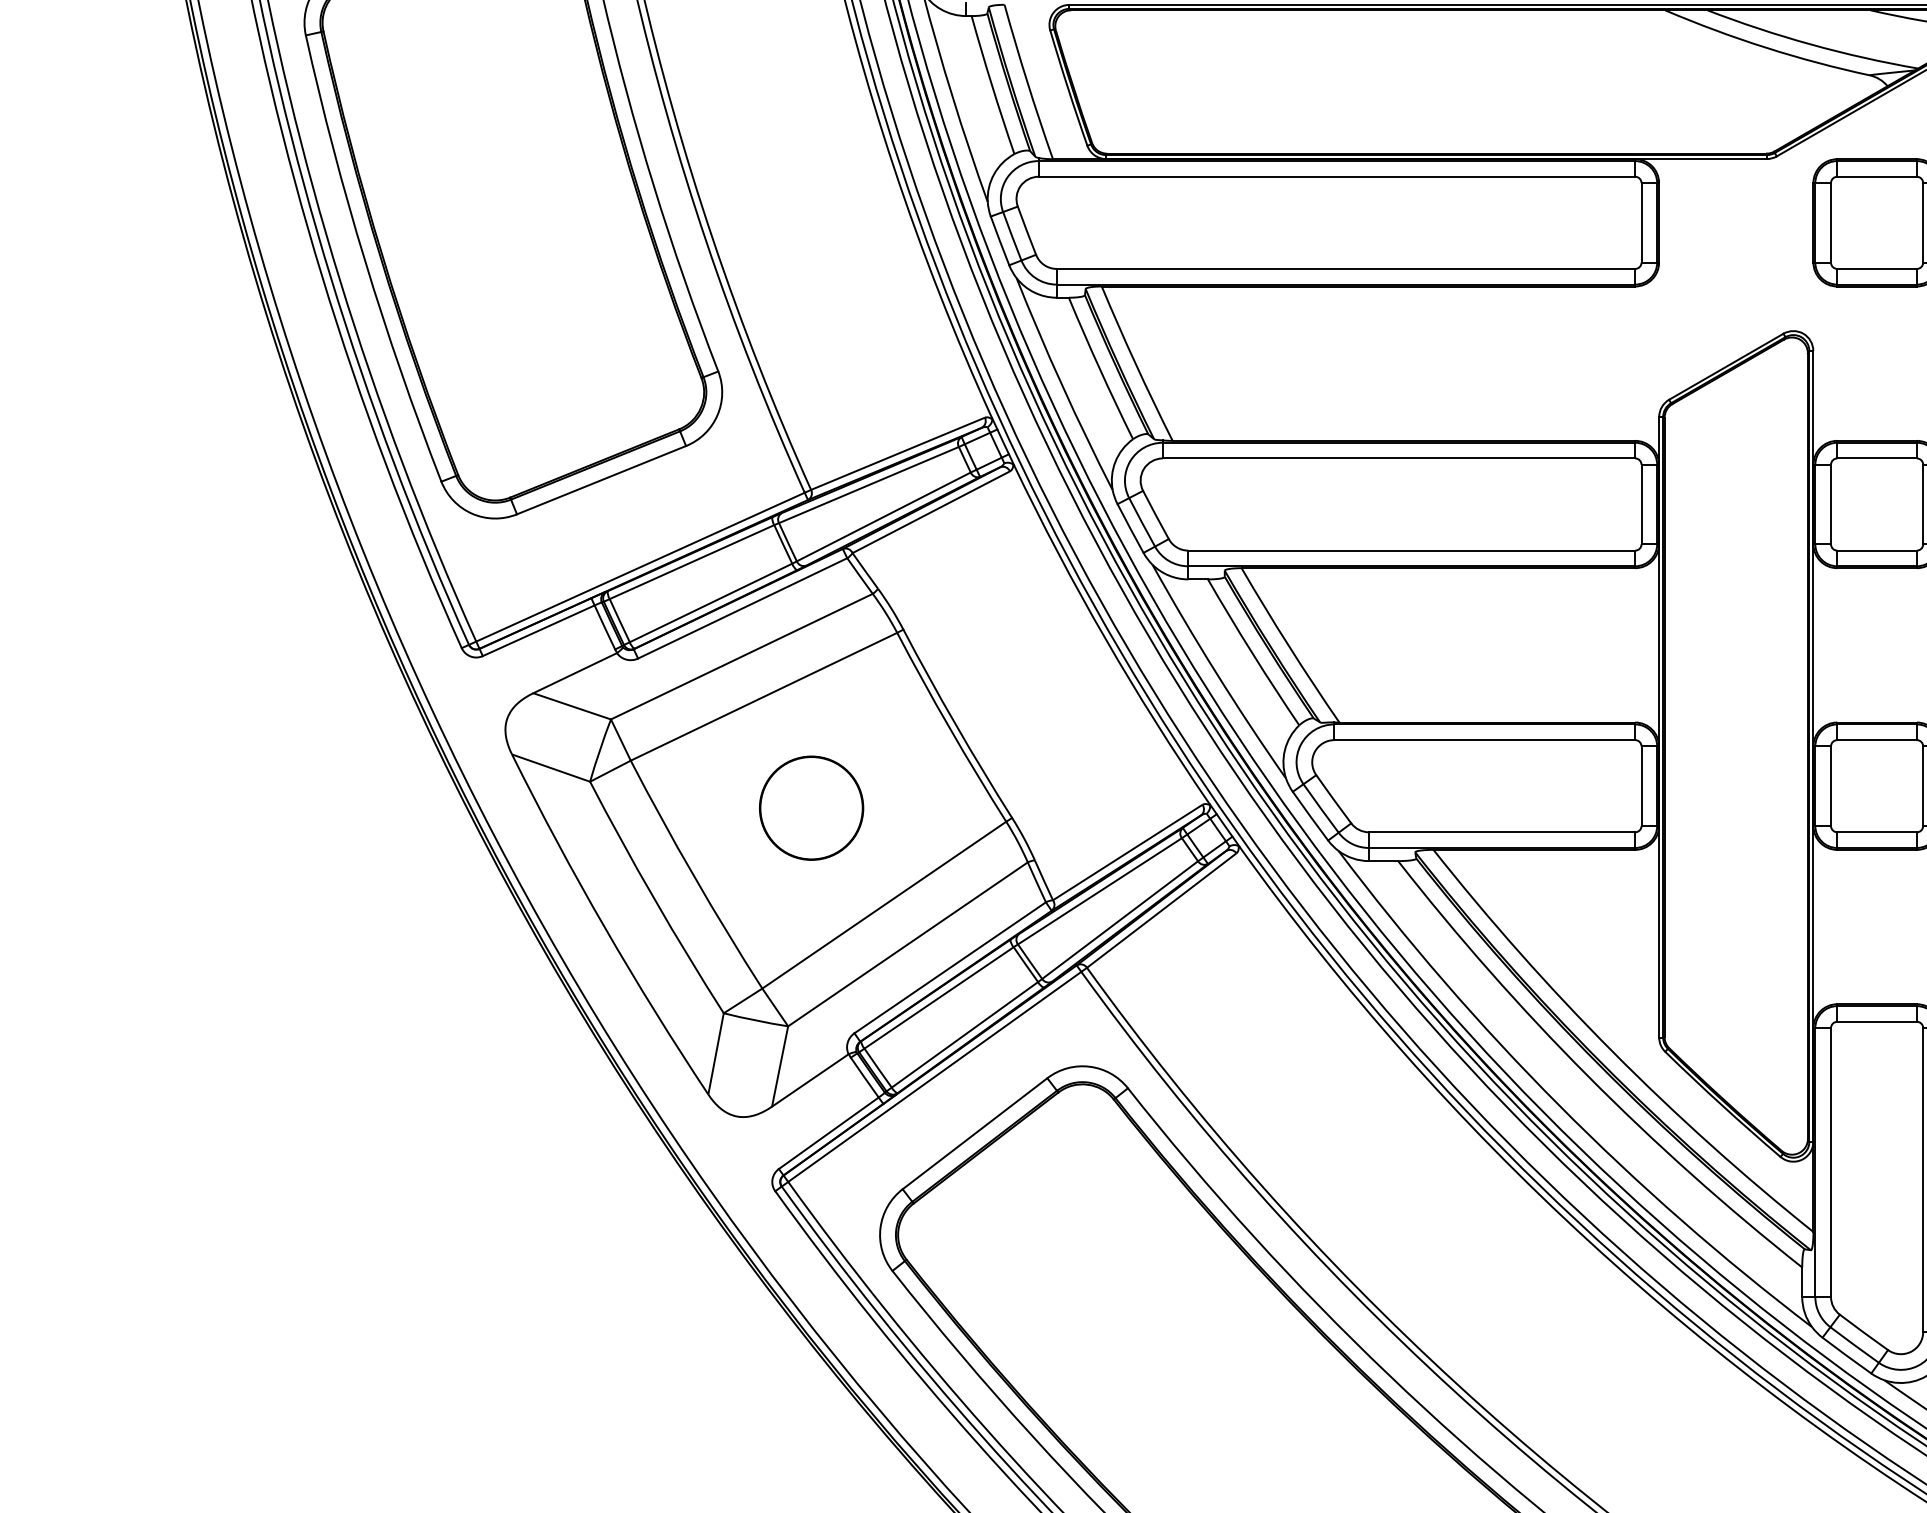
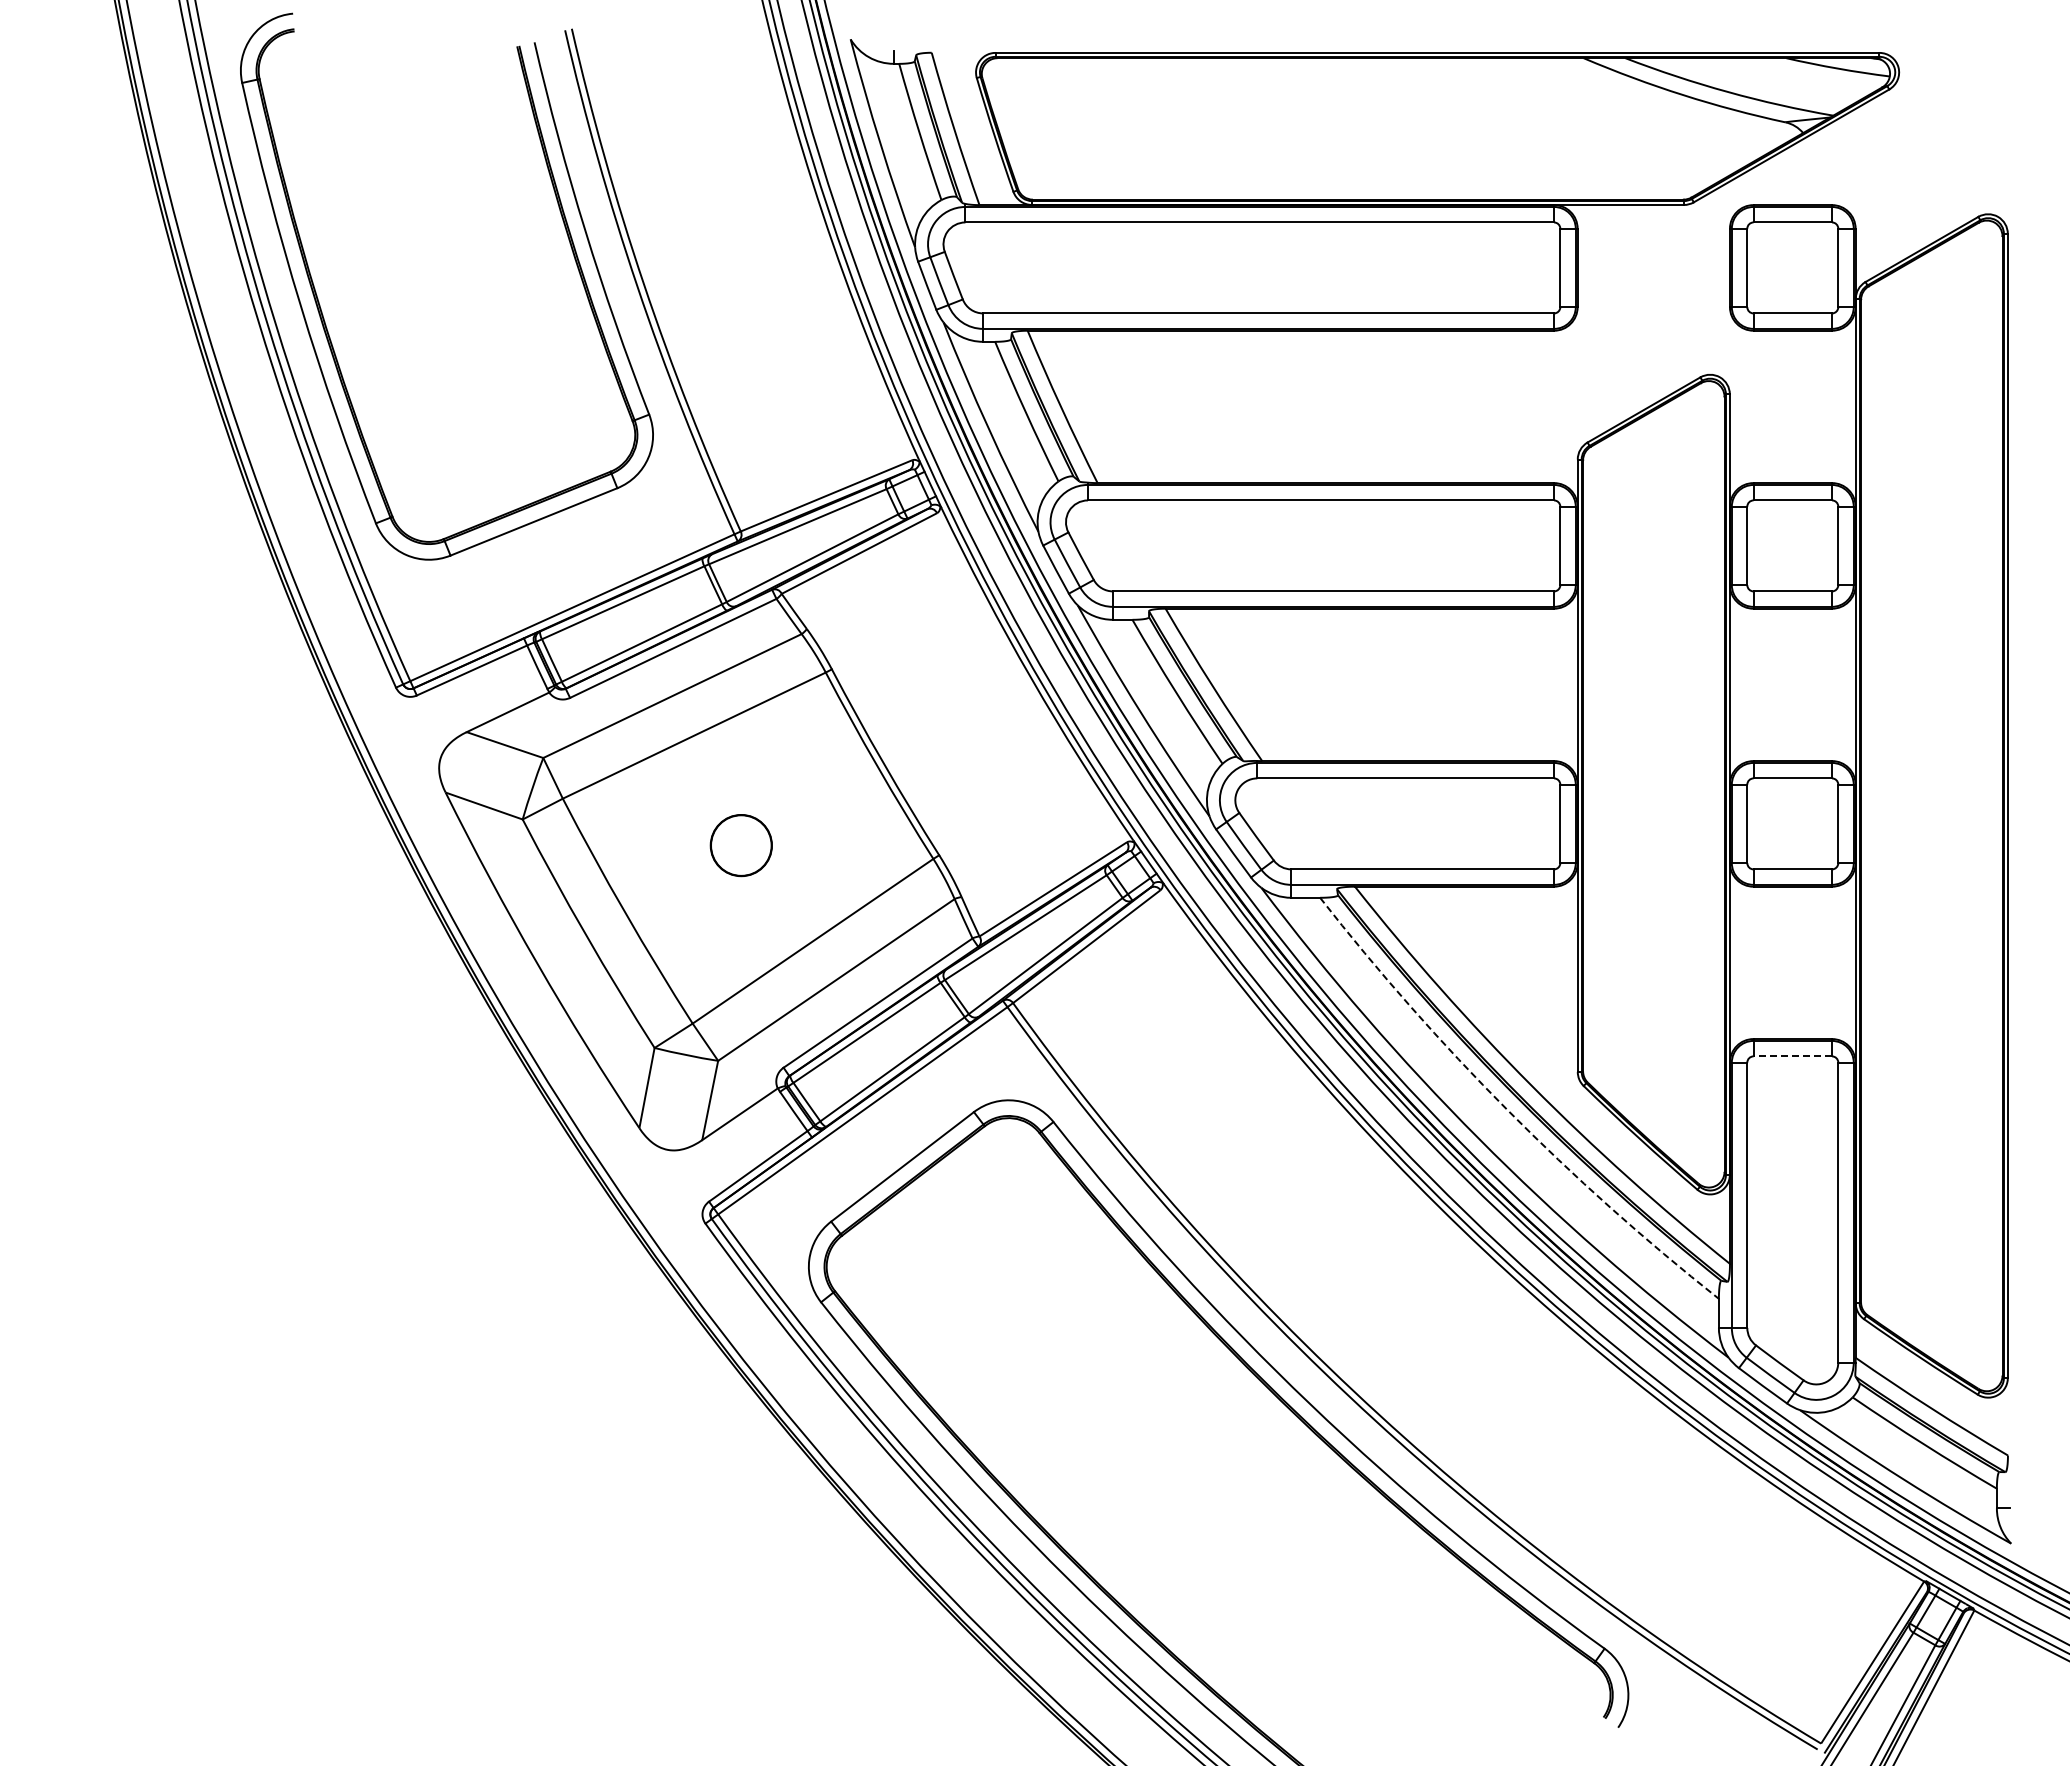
circle: (811, 808) -> (741, 845), size x0.6
line: (1876, 1021) -> (1792, 1056), solid -> dashed
arc: (1588, 1076) -> (1507, 1110), solid -> dashed

